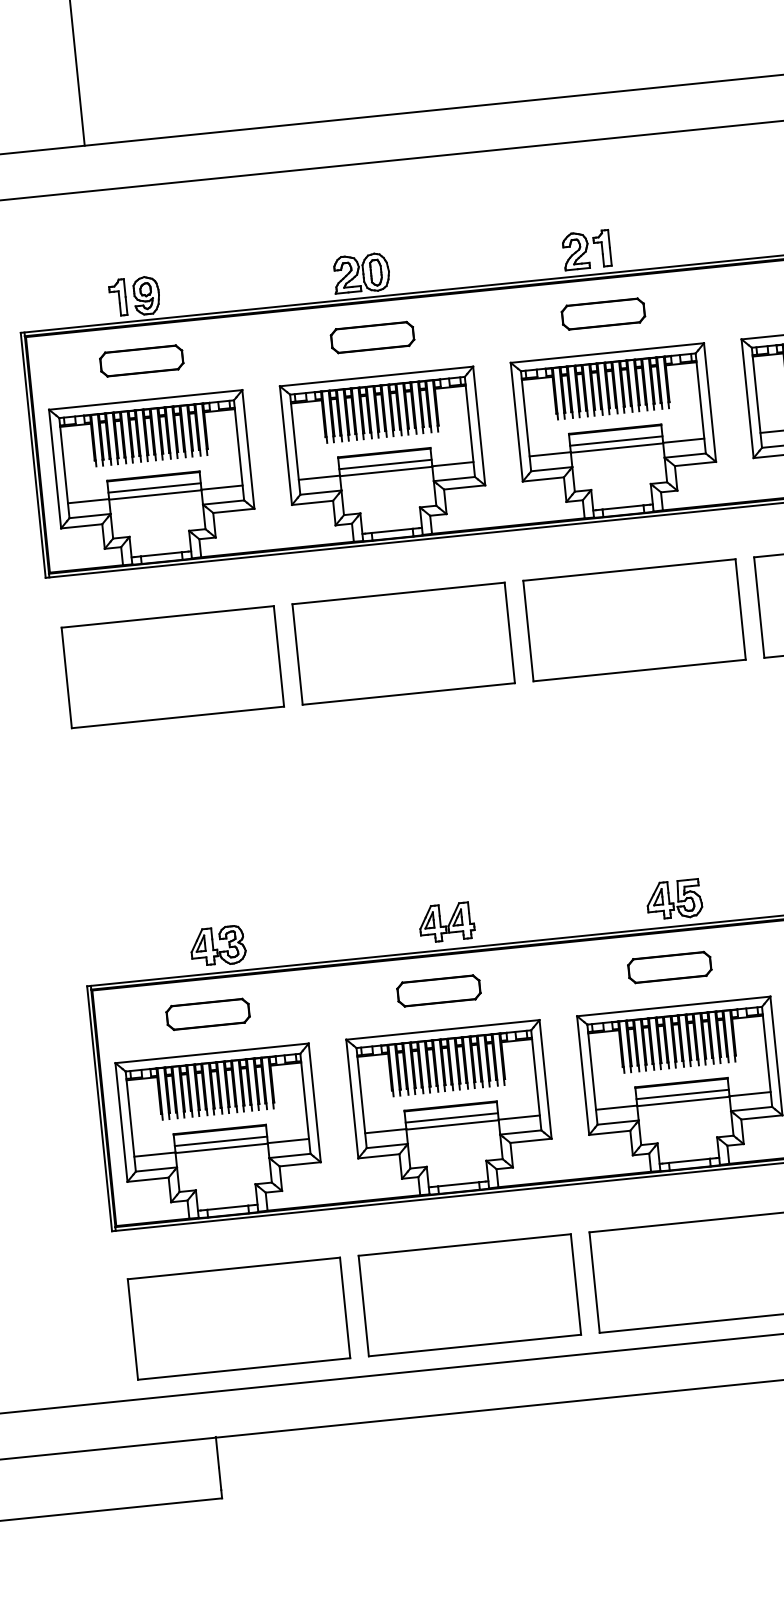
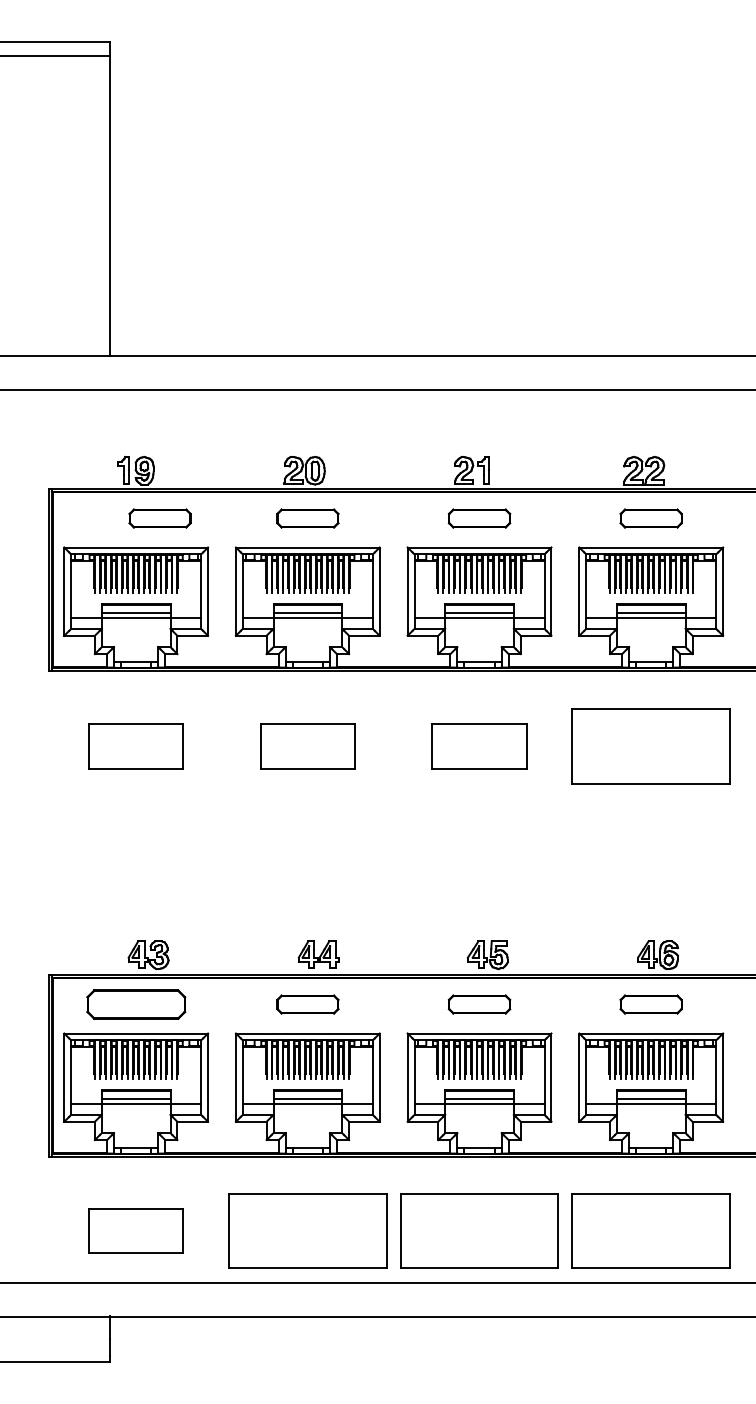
part: (140, 361) -> (159, 518), moved
part: (634, 620) -> (479, 746), size x0.6
part: (403, 644) -> (307, 746), size x0.6
part: (171, 667) -> (135, 746), size x0.6
part: (207, 1014) -> (135, 1004), size x1.6
part: (238, 1318) -> (135, 1230), size x0.6

